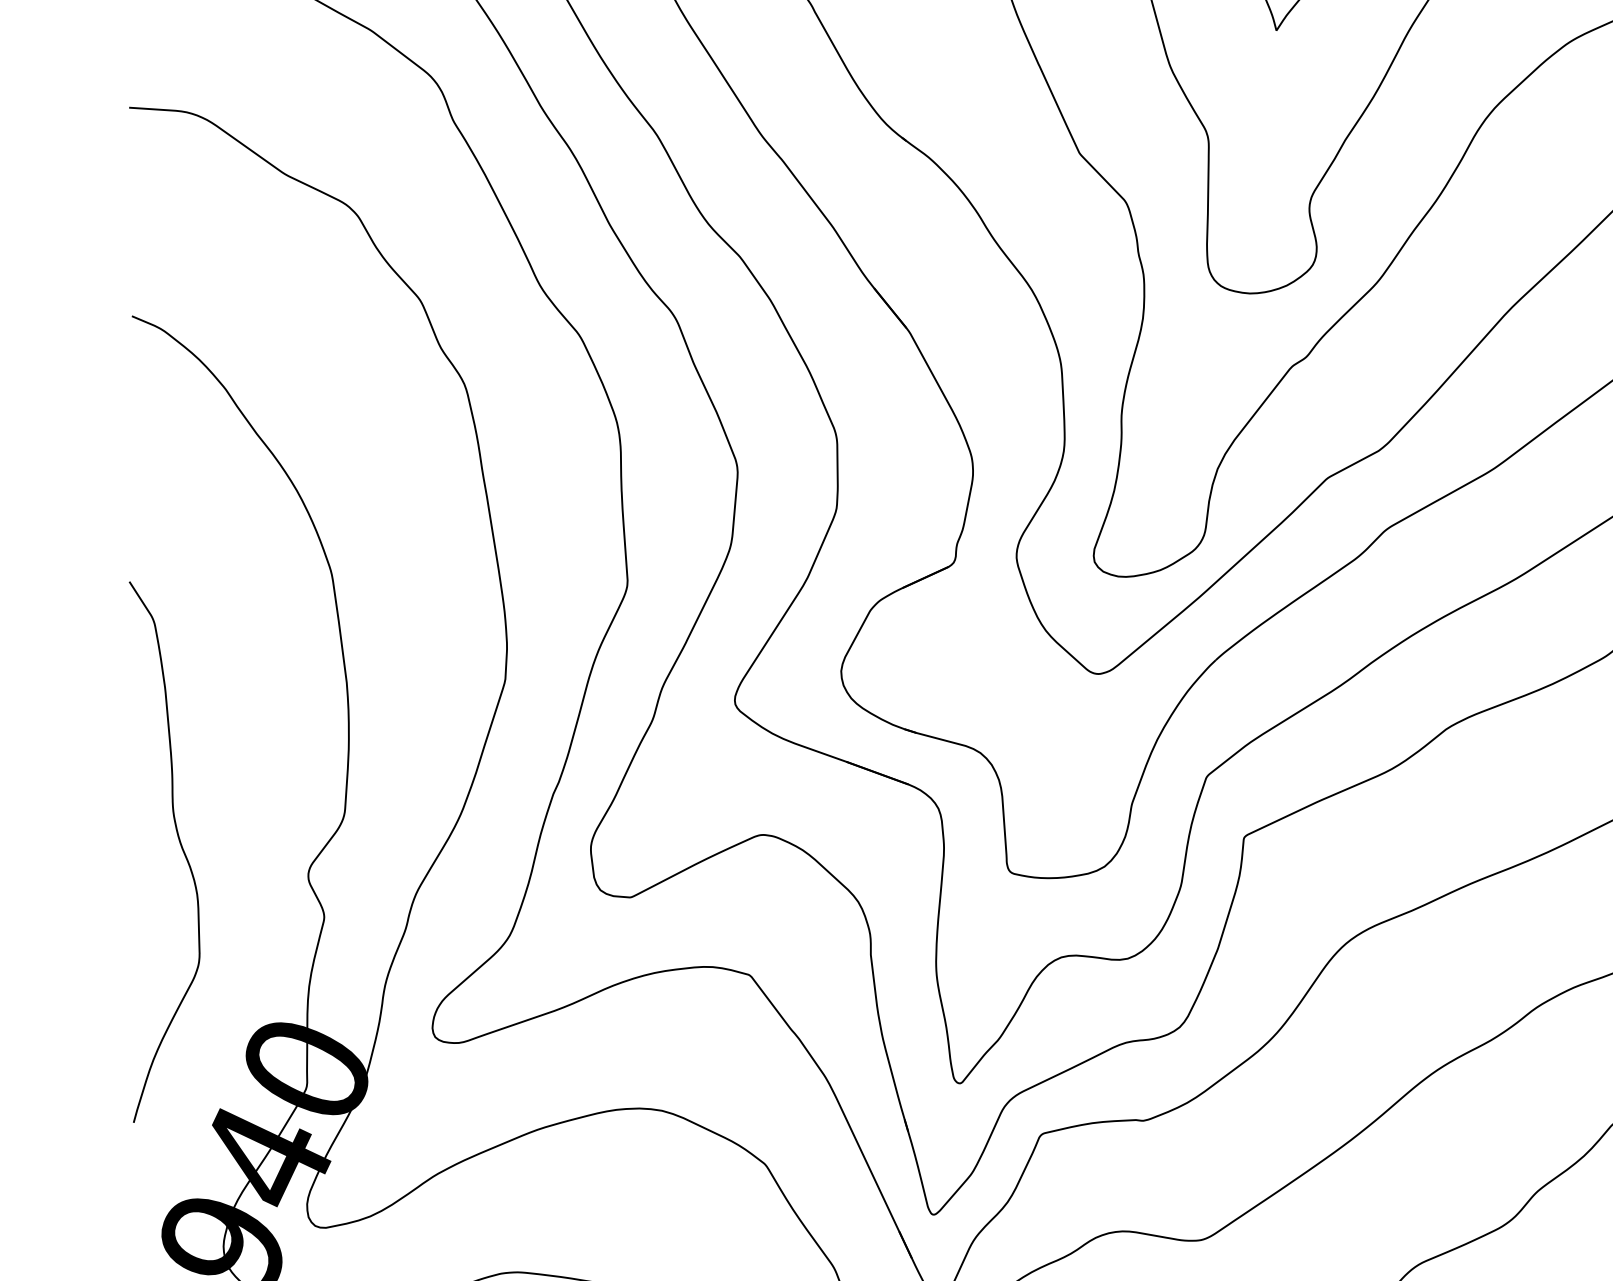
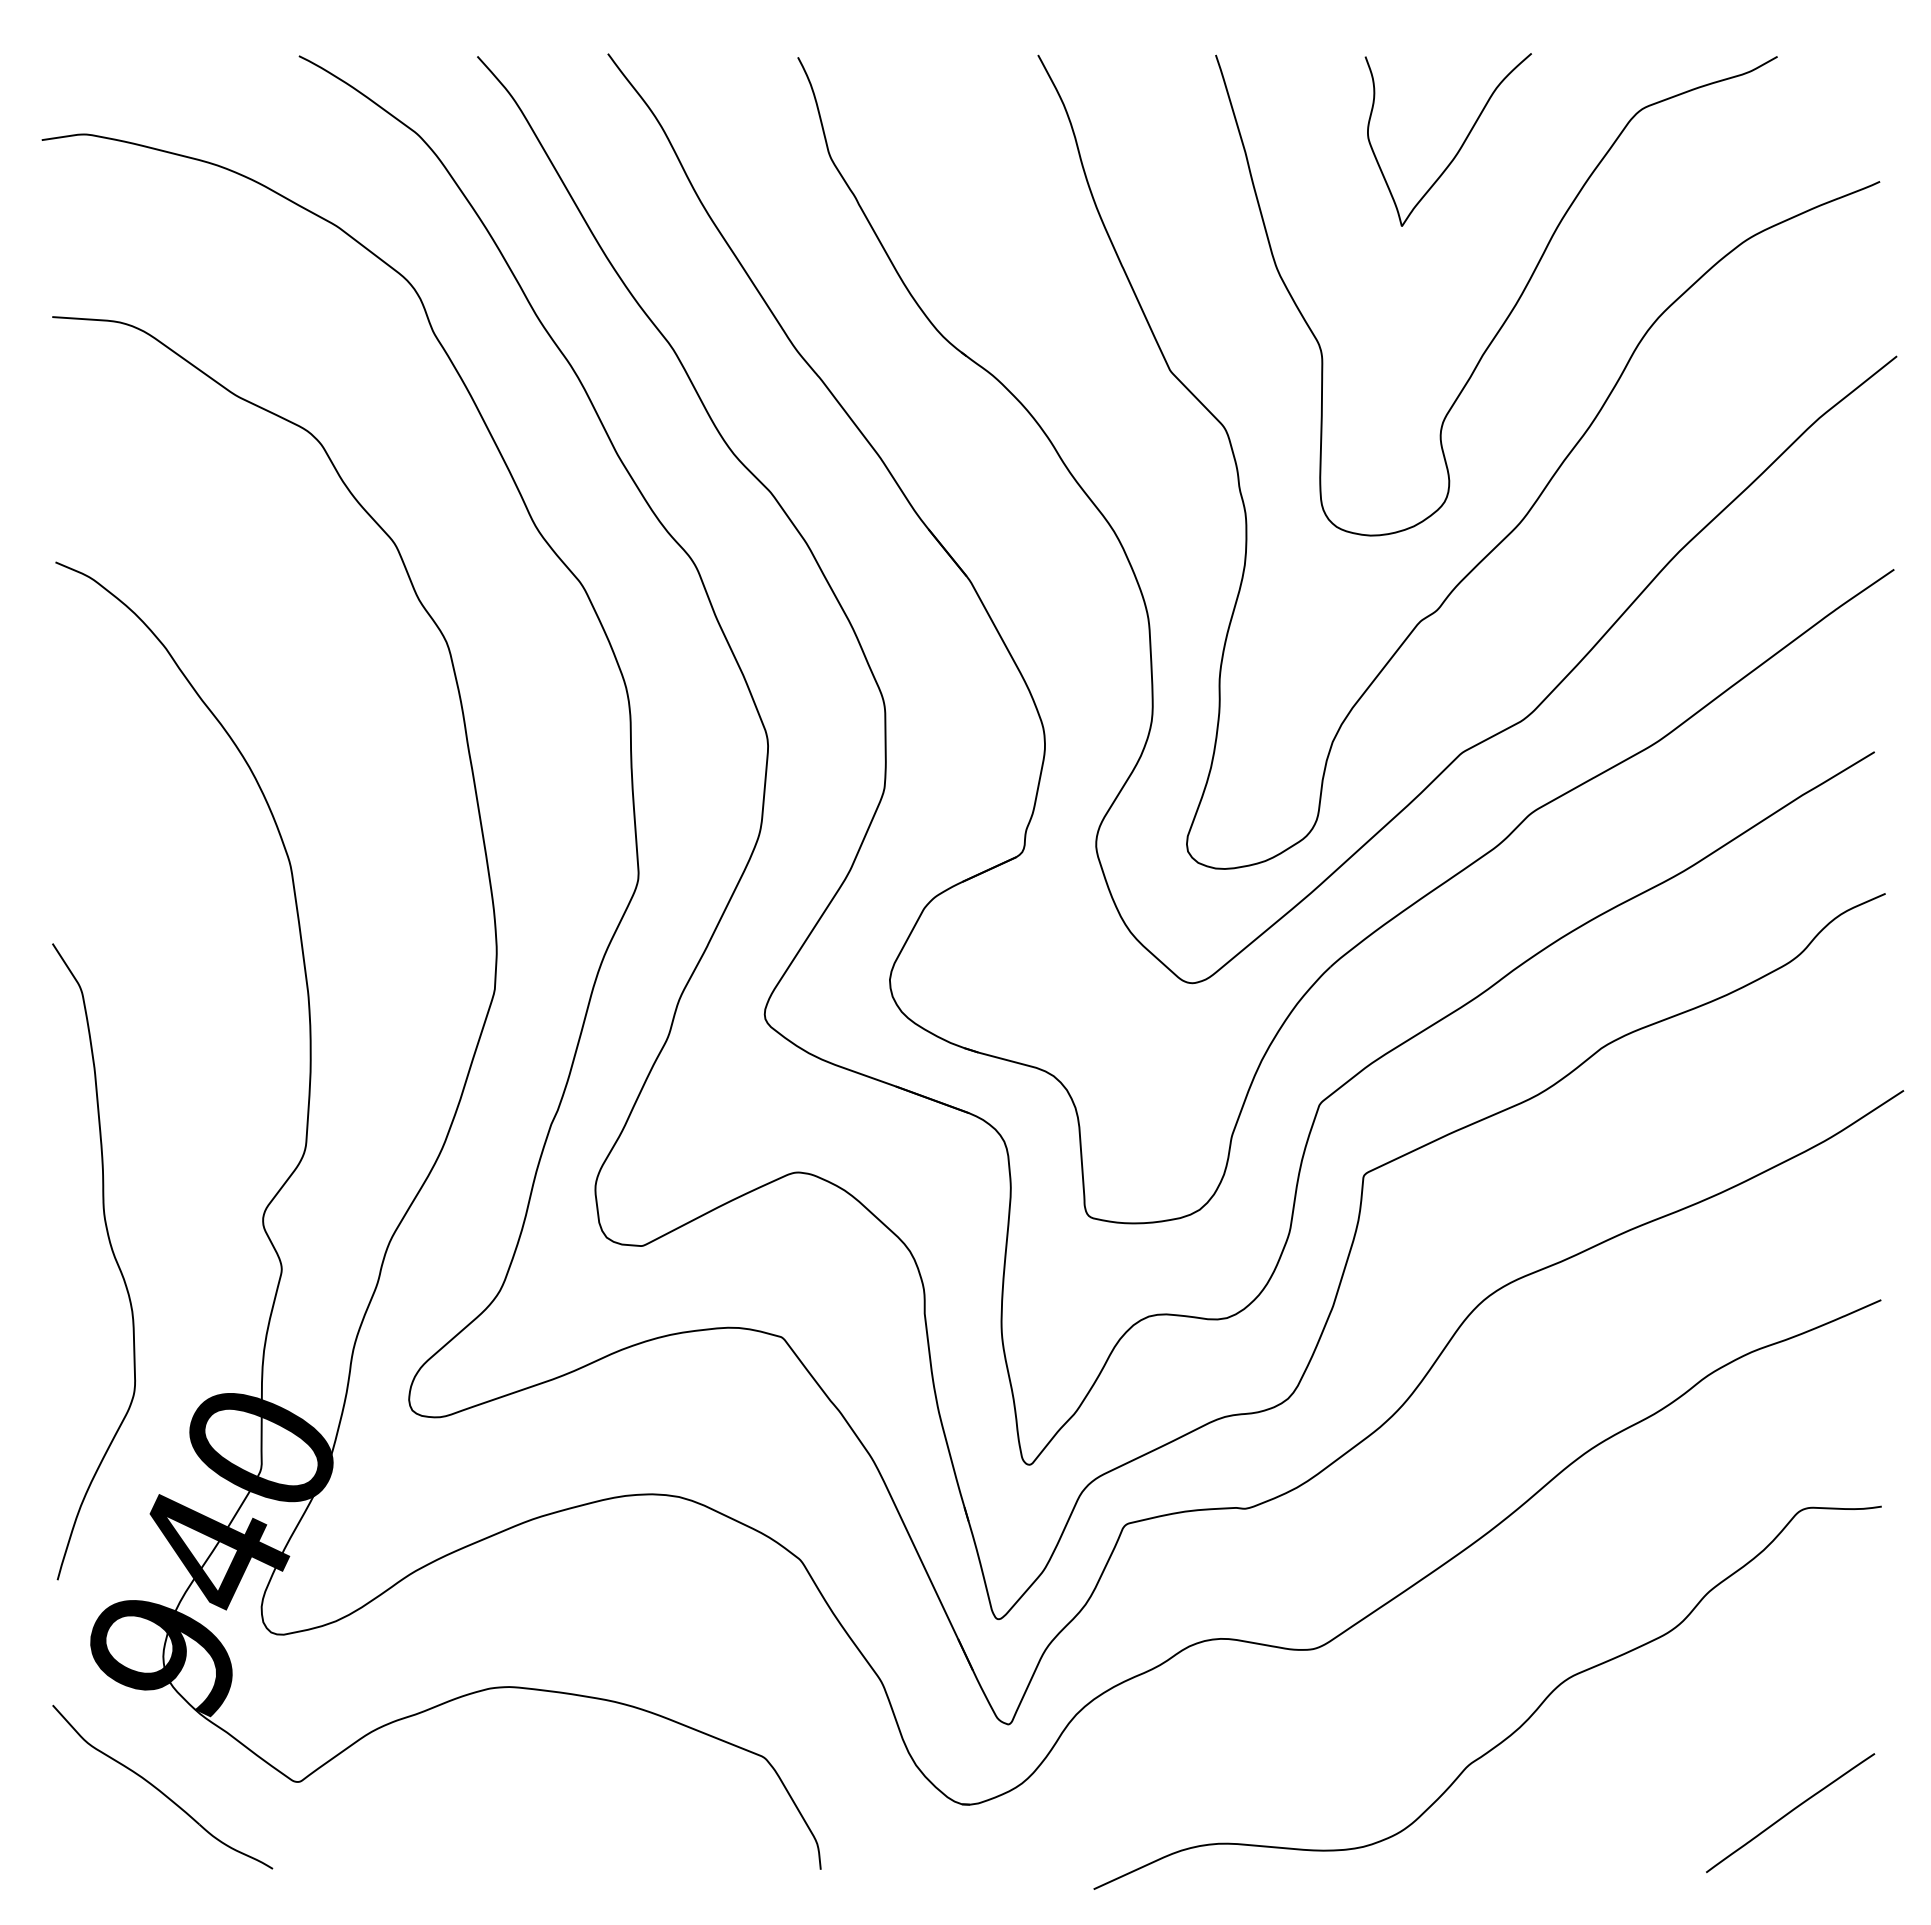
curve: (179, 843) -> (111, 1251), moved

